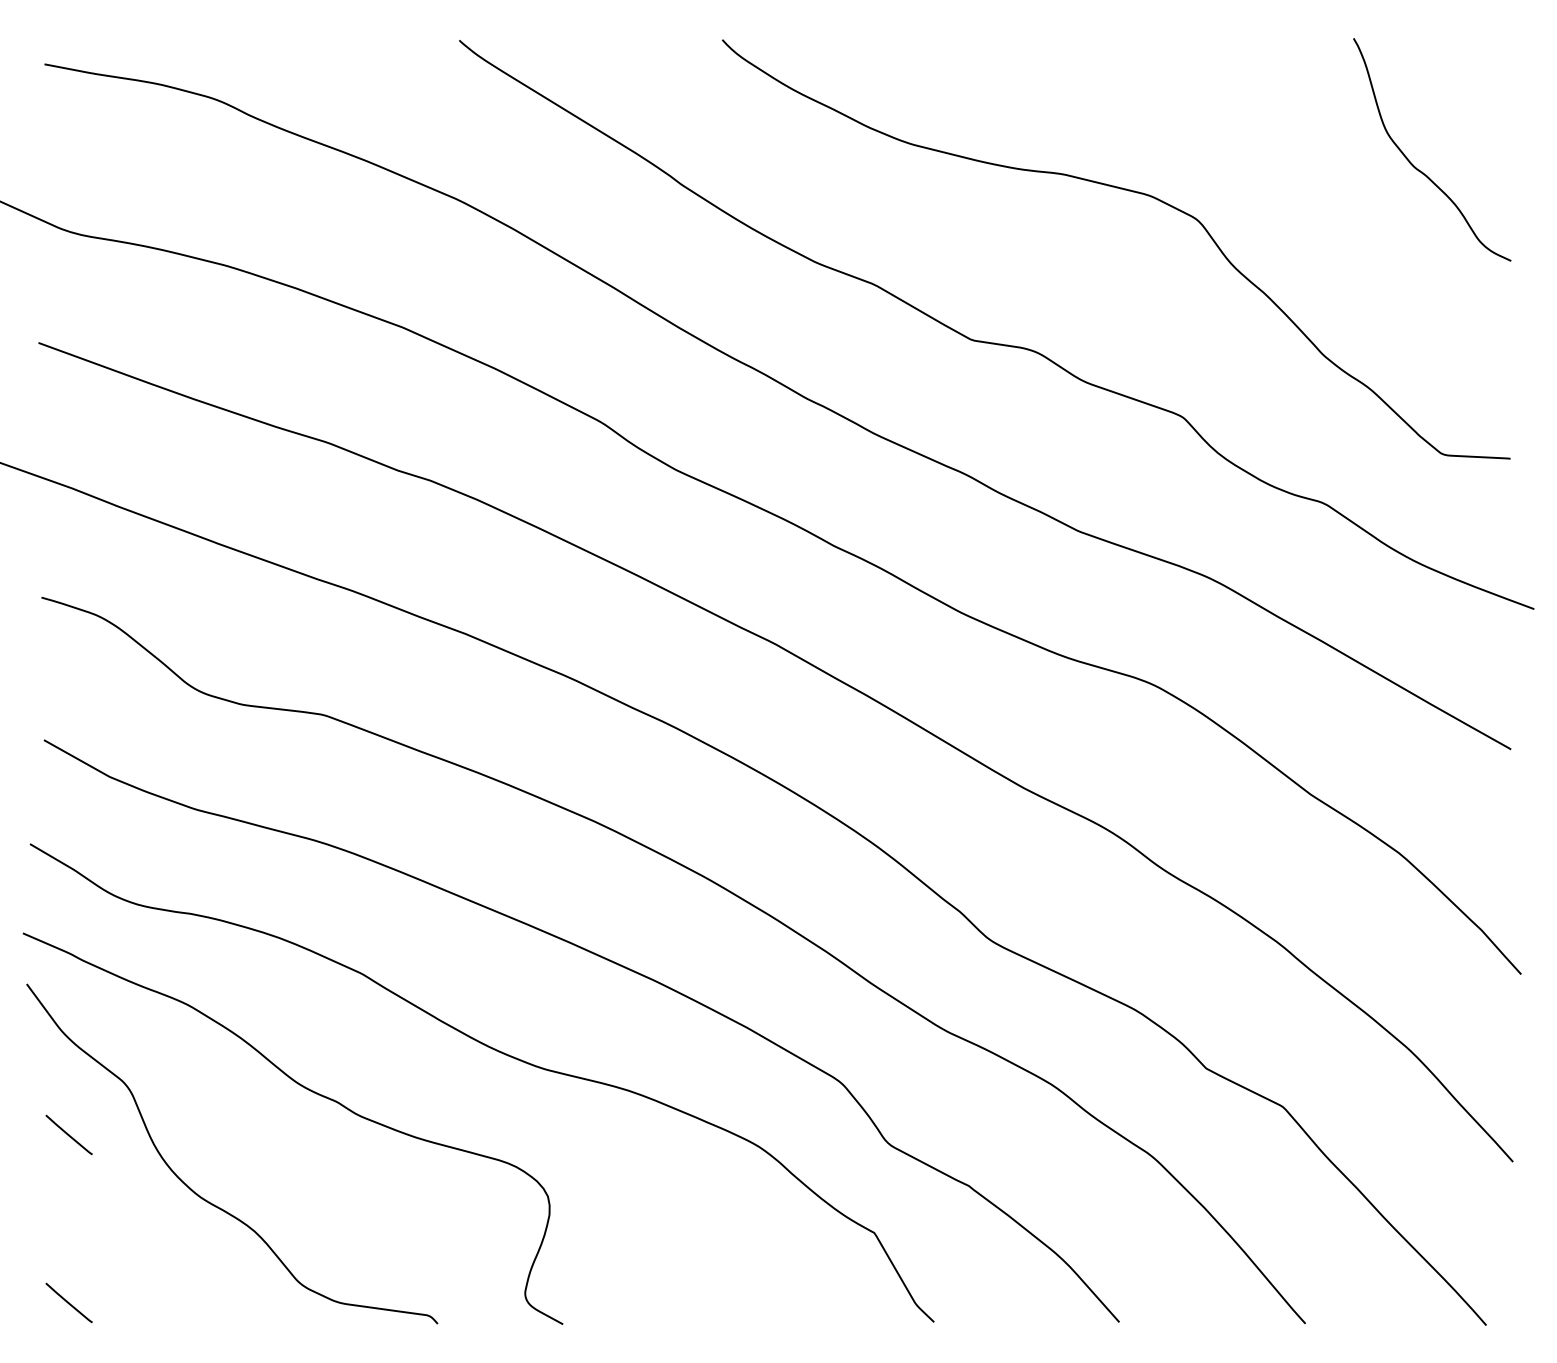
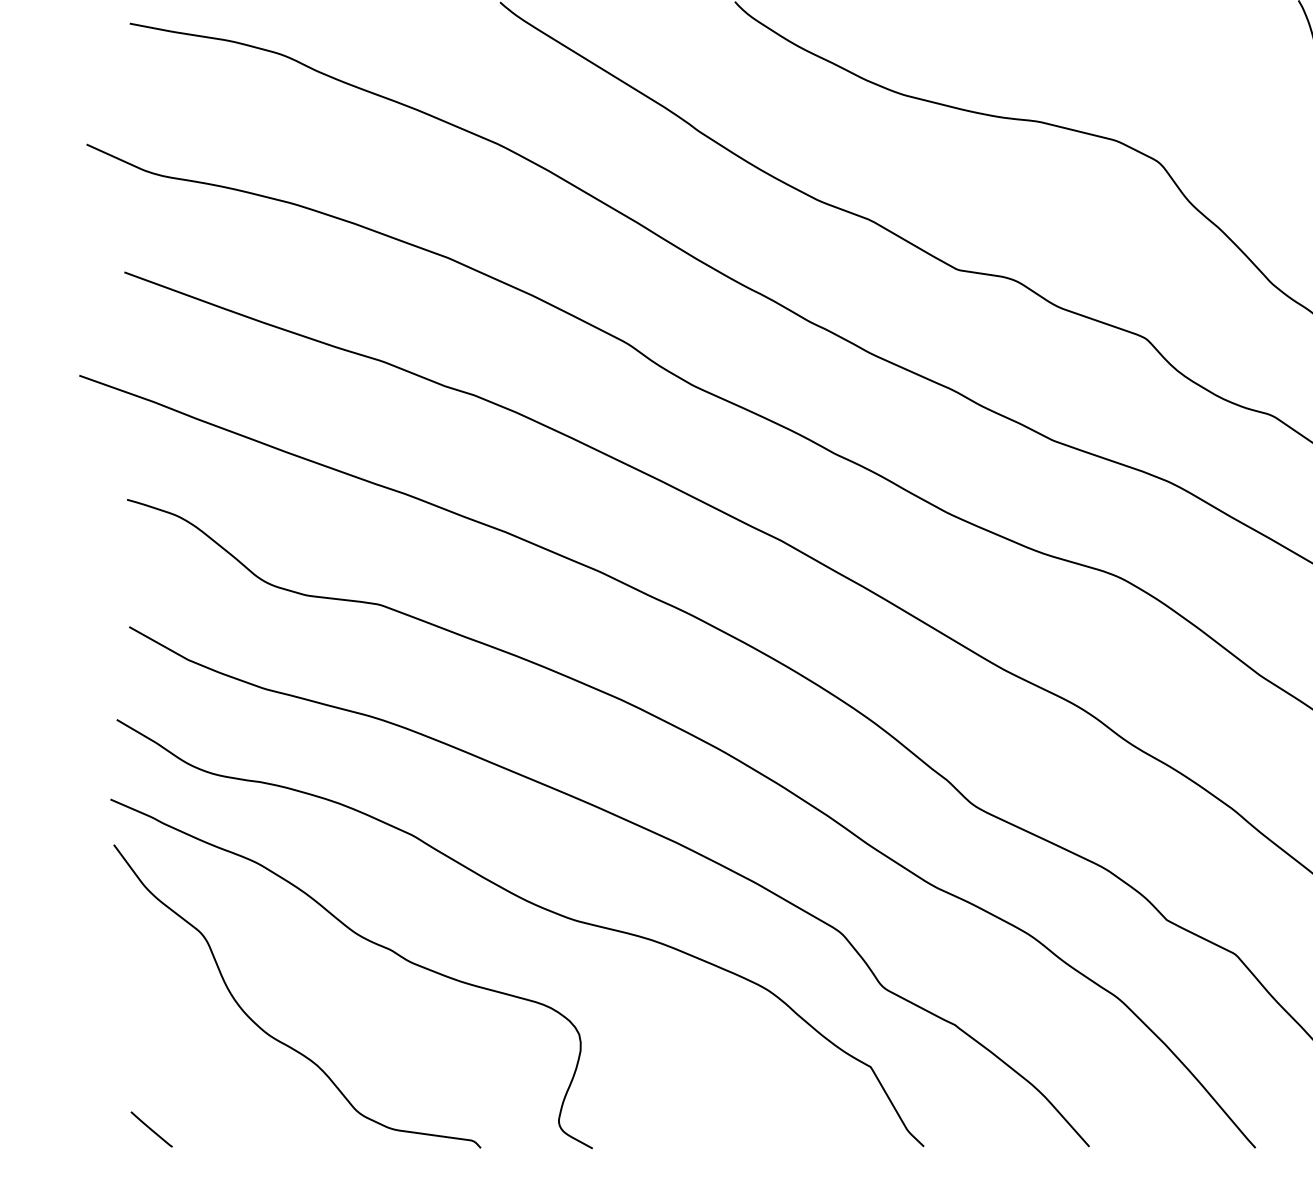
line: (68, 1134) -> (151, 979), removed

